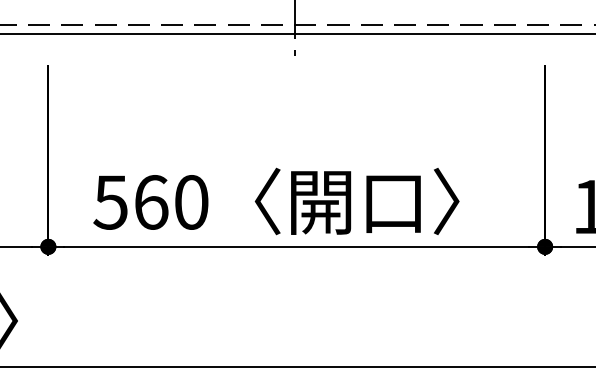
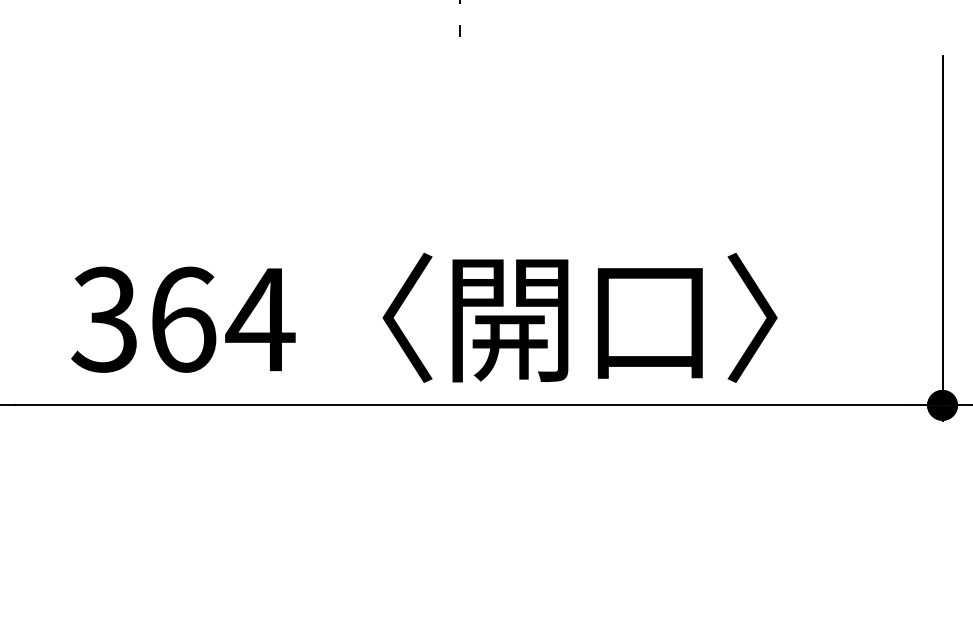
text: (151, 202) -> (183, 319), 560 -> 364

